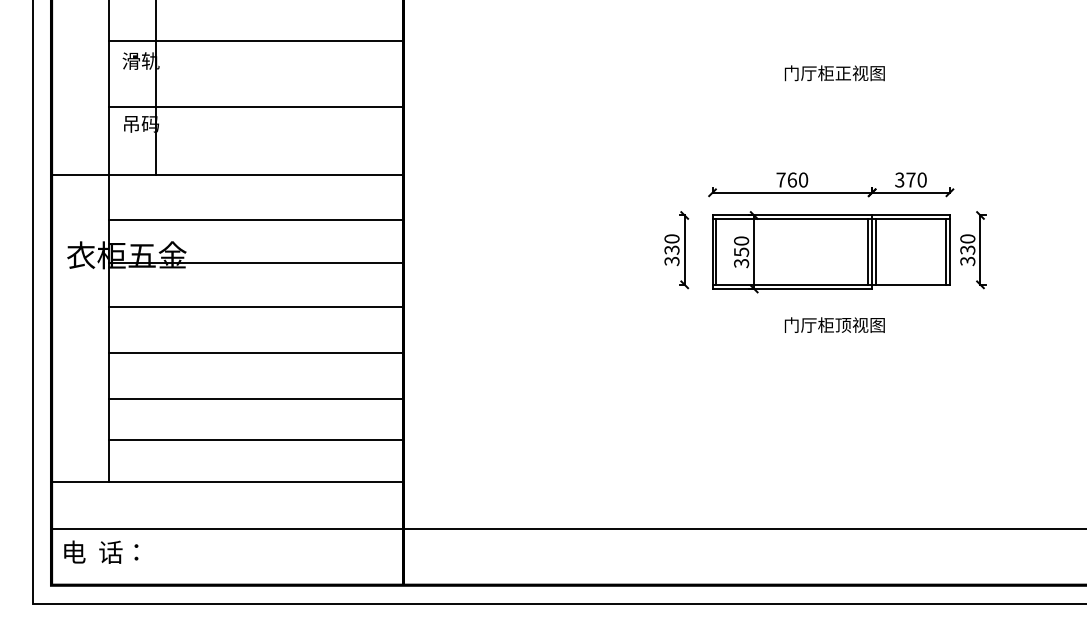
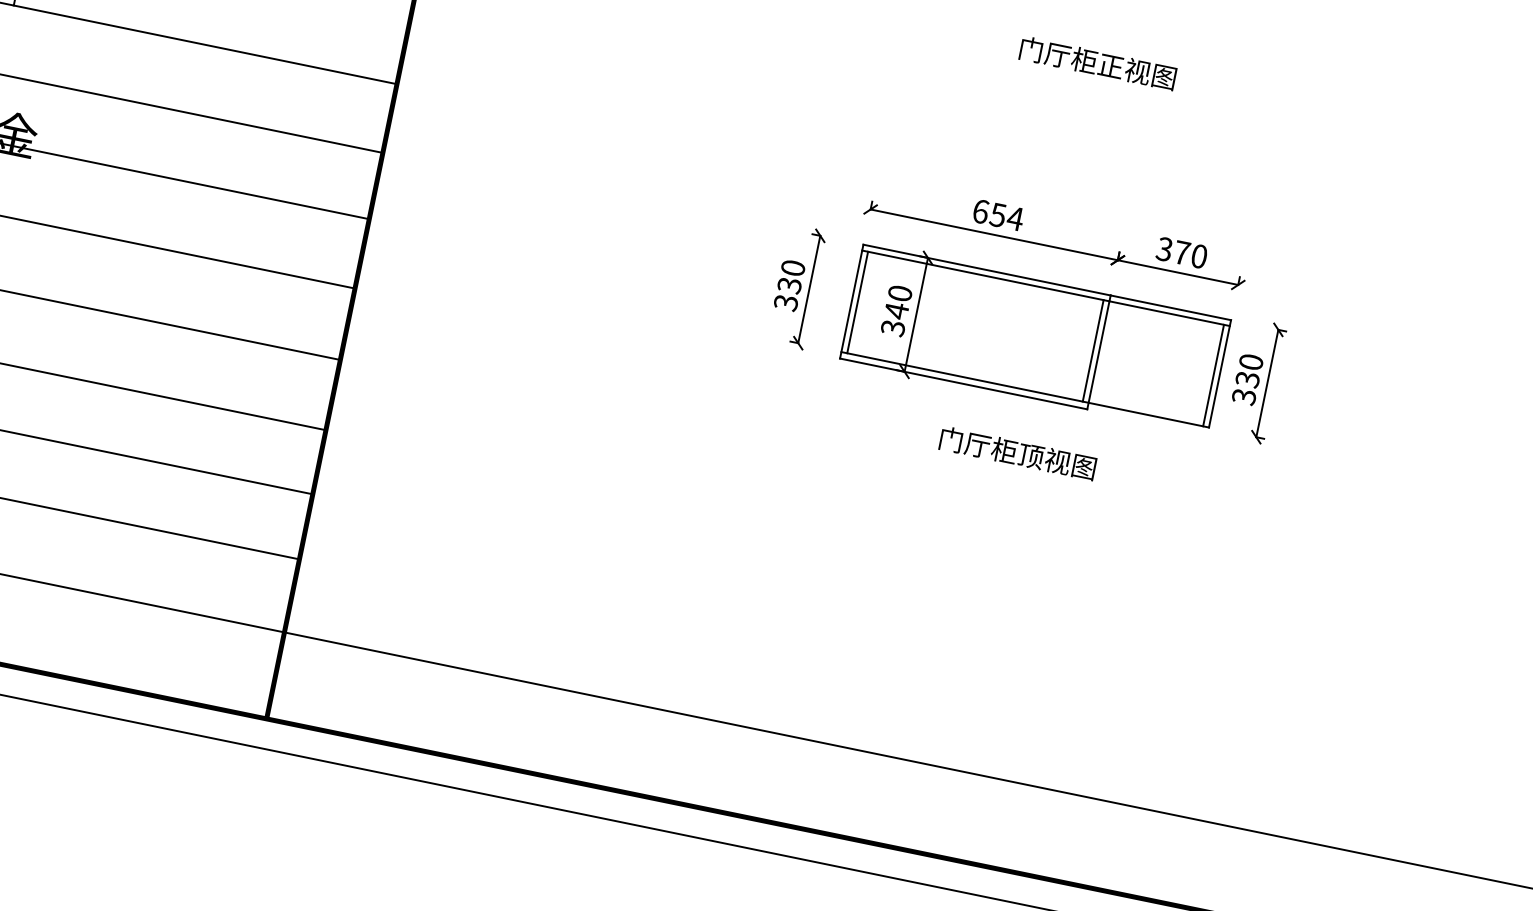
text: (792, 179) -> (998, 214), 760 -> 654
line: (875, 251) -> (1104, 352), removed
text: (741, 252) -> (896, 311), 350 -> 340

